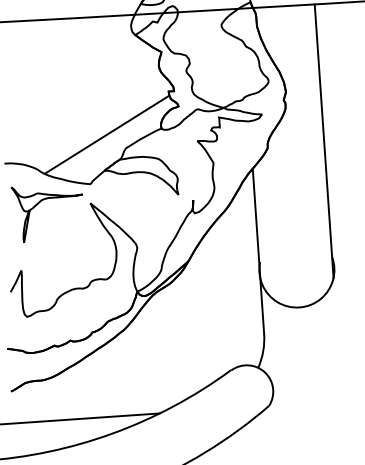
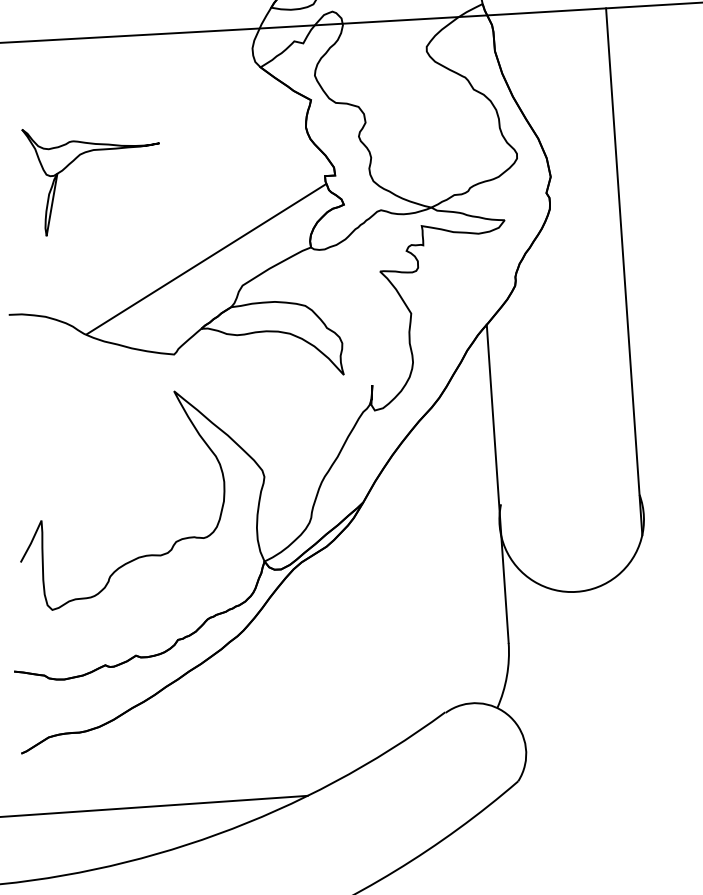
part: (37, 205) -> (72, 164), moved

